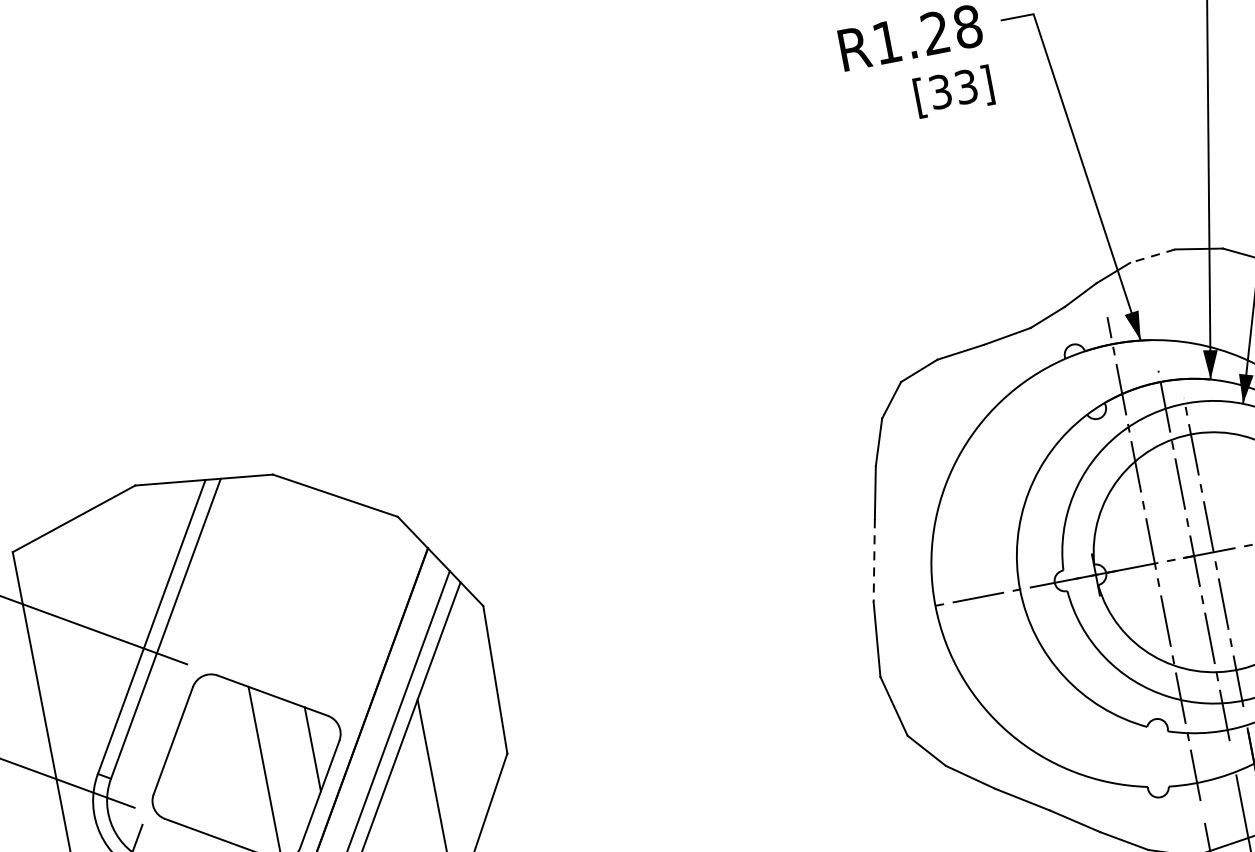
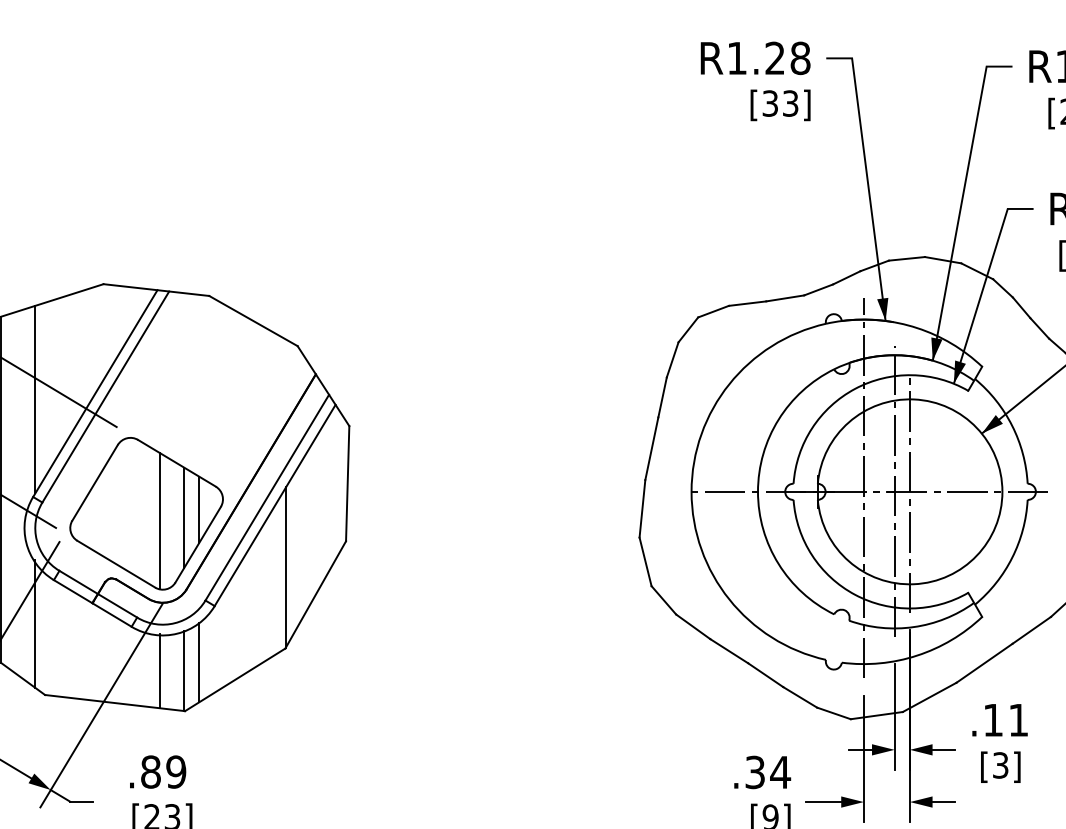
line: (1152, 255) -> (906, 258), dashed -> solid
line: (873, 560) -> (651, 448), dashed -> solid
line: (76, 649) -> (35, 399), added
line: (295, 762) -> (184, 517), added

